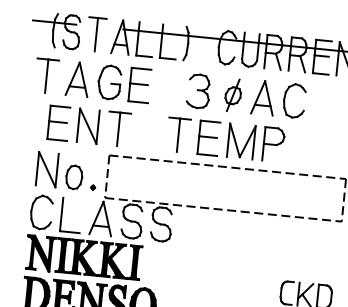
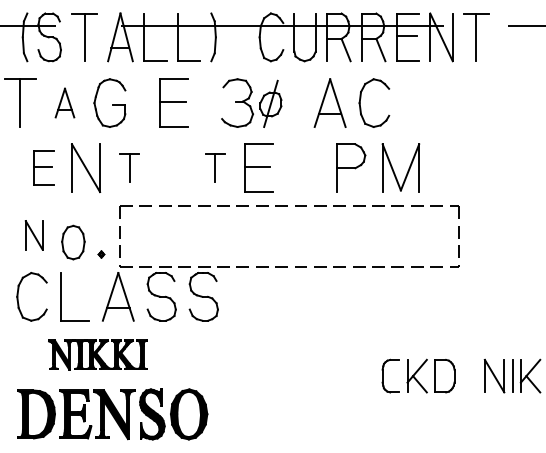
part: (77, 78) -> (64, 102), size x0.6
part: (139, 84) -> (173, 102), moved
part: (232, 95) -> (270, 103), moved
part: (58, 122) -> (43, 167), size x0.7
part: (118, 128) -> (129, 167), size x0.6
part: (178, 134) -> (215, 167), size x0.6
part: (236, 141) -> (393, 168), moved
part: (47, 169) -> (34, 235), size x0.6
part: (83, 257) -> (97, 354), size x0.6

